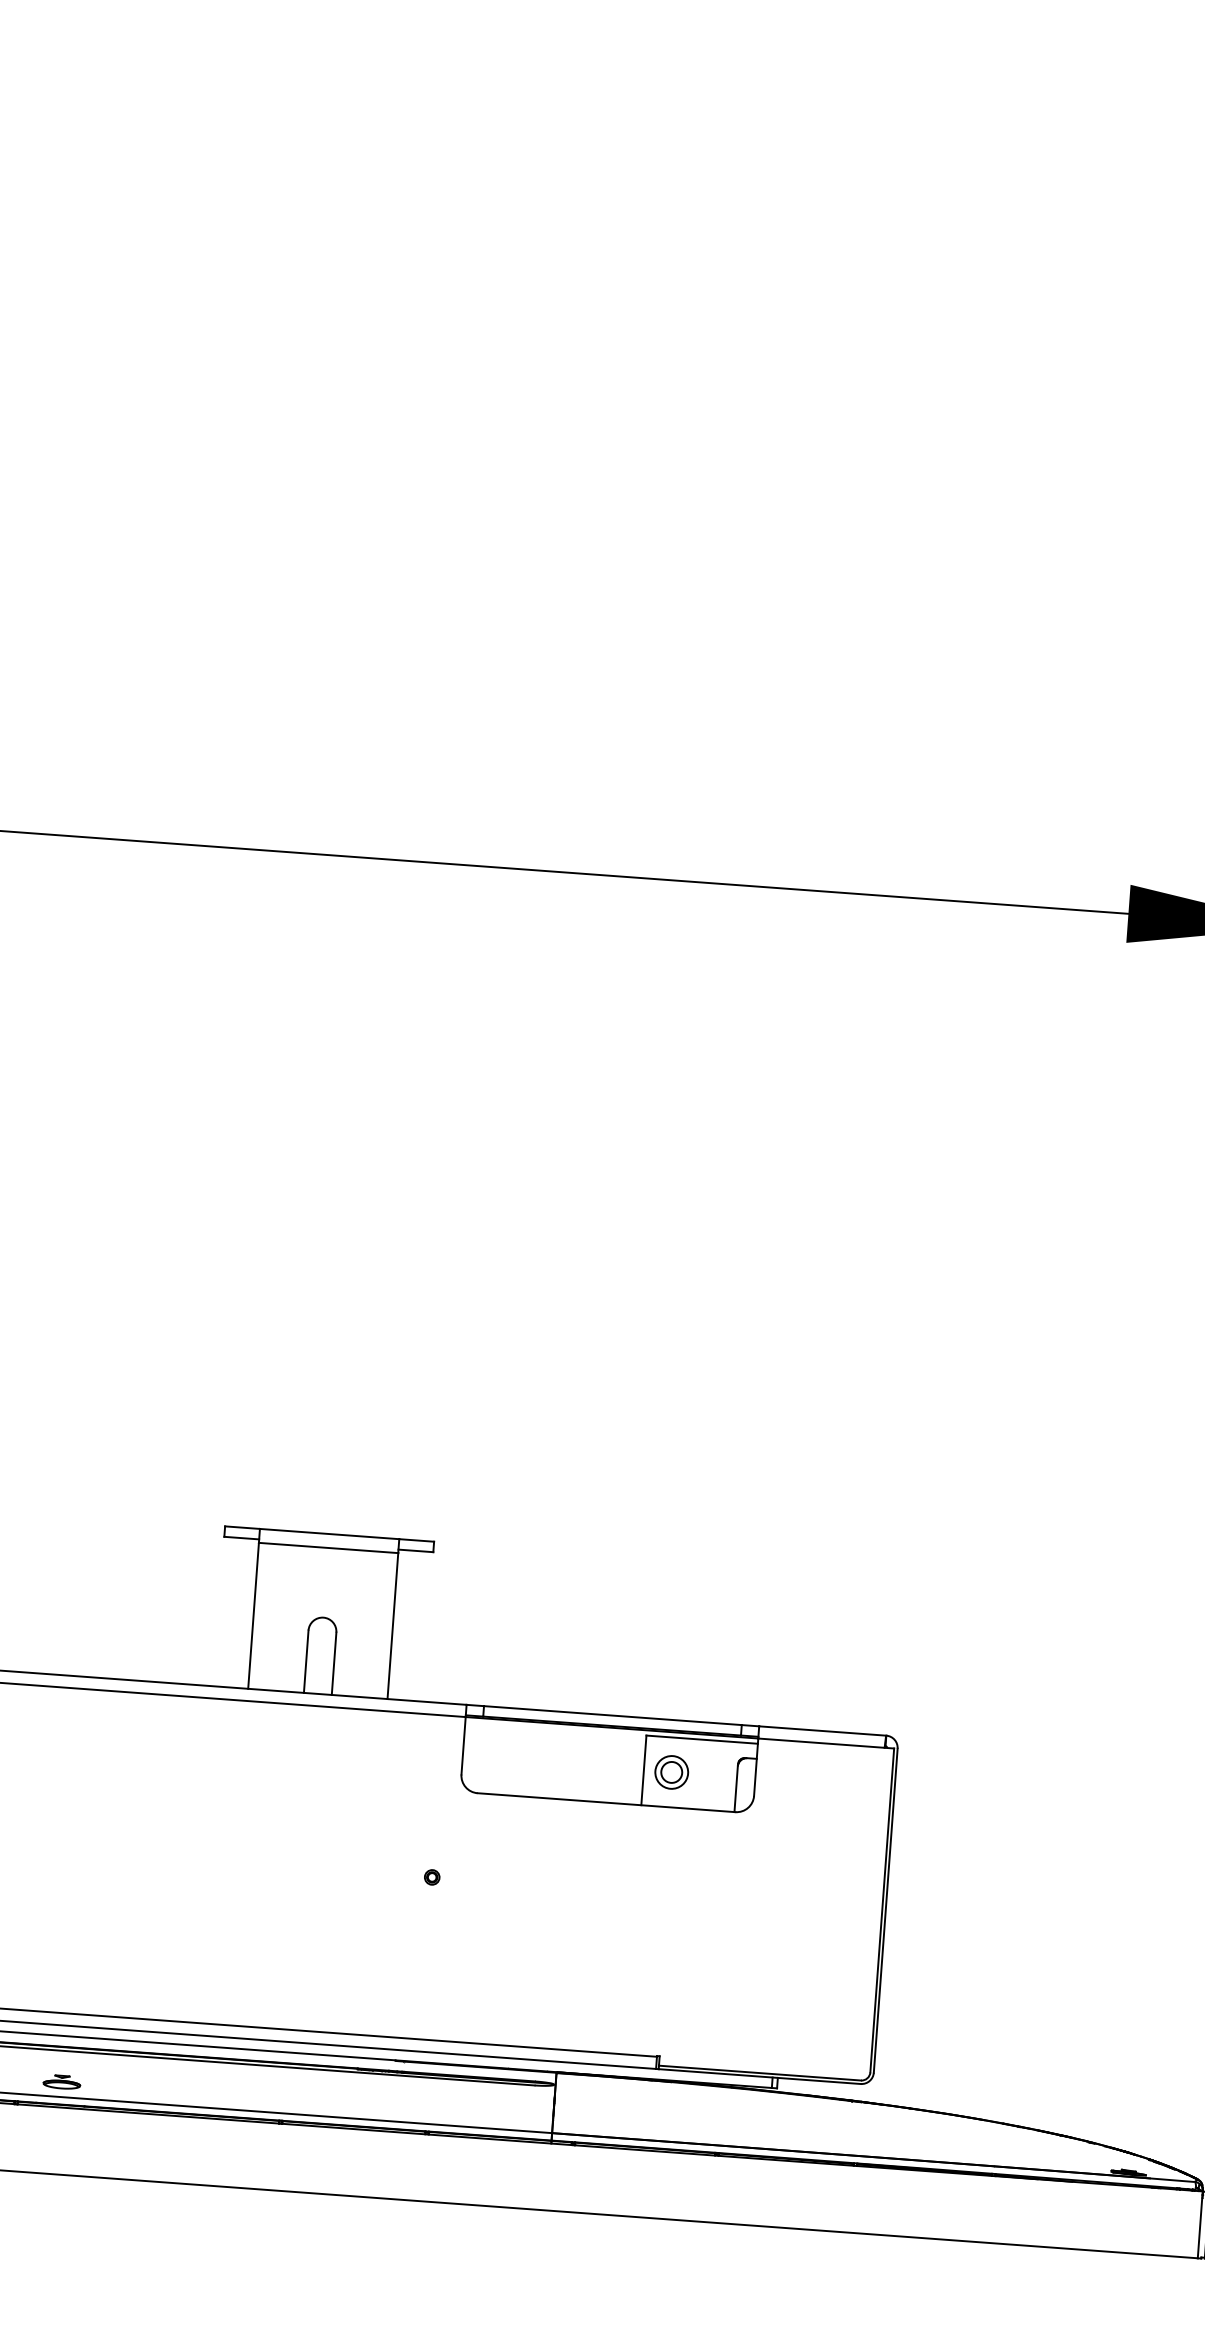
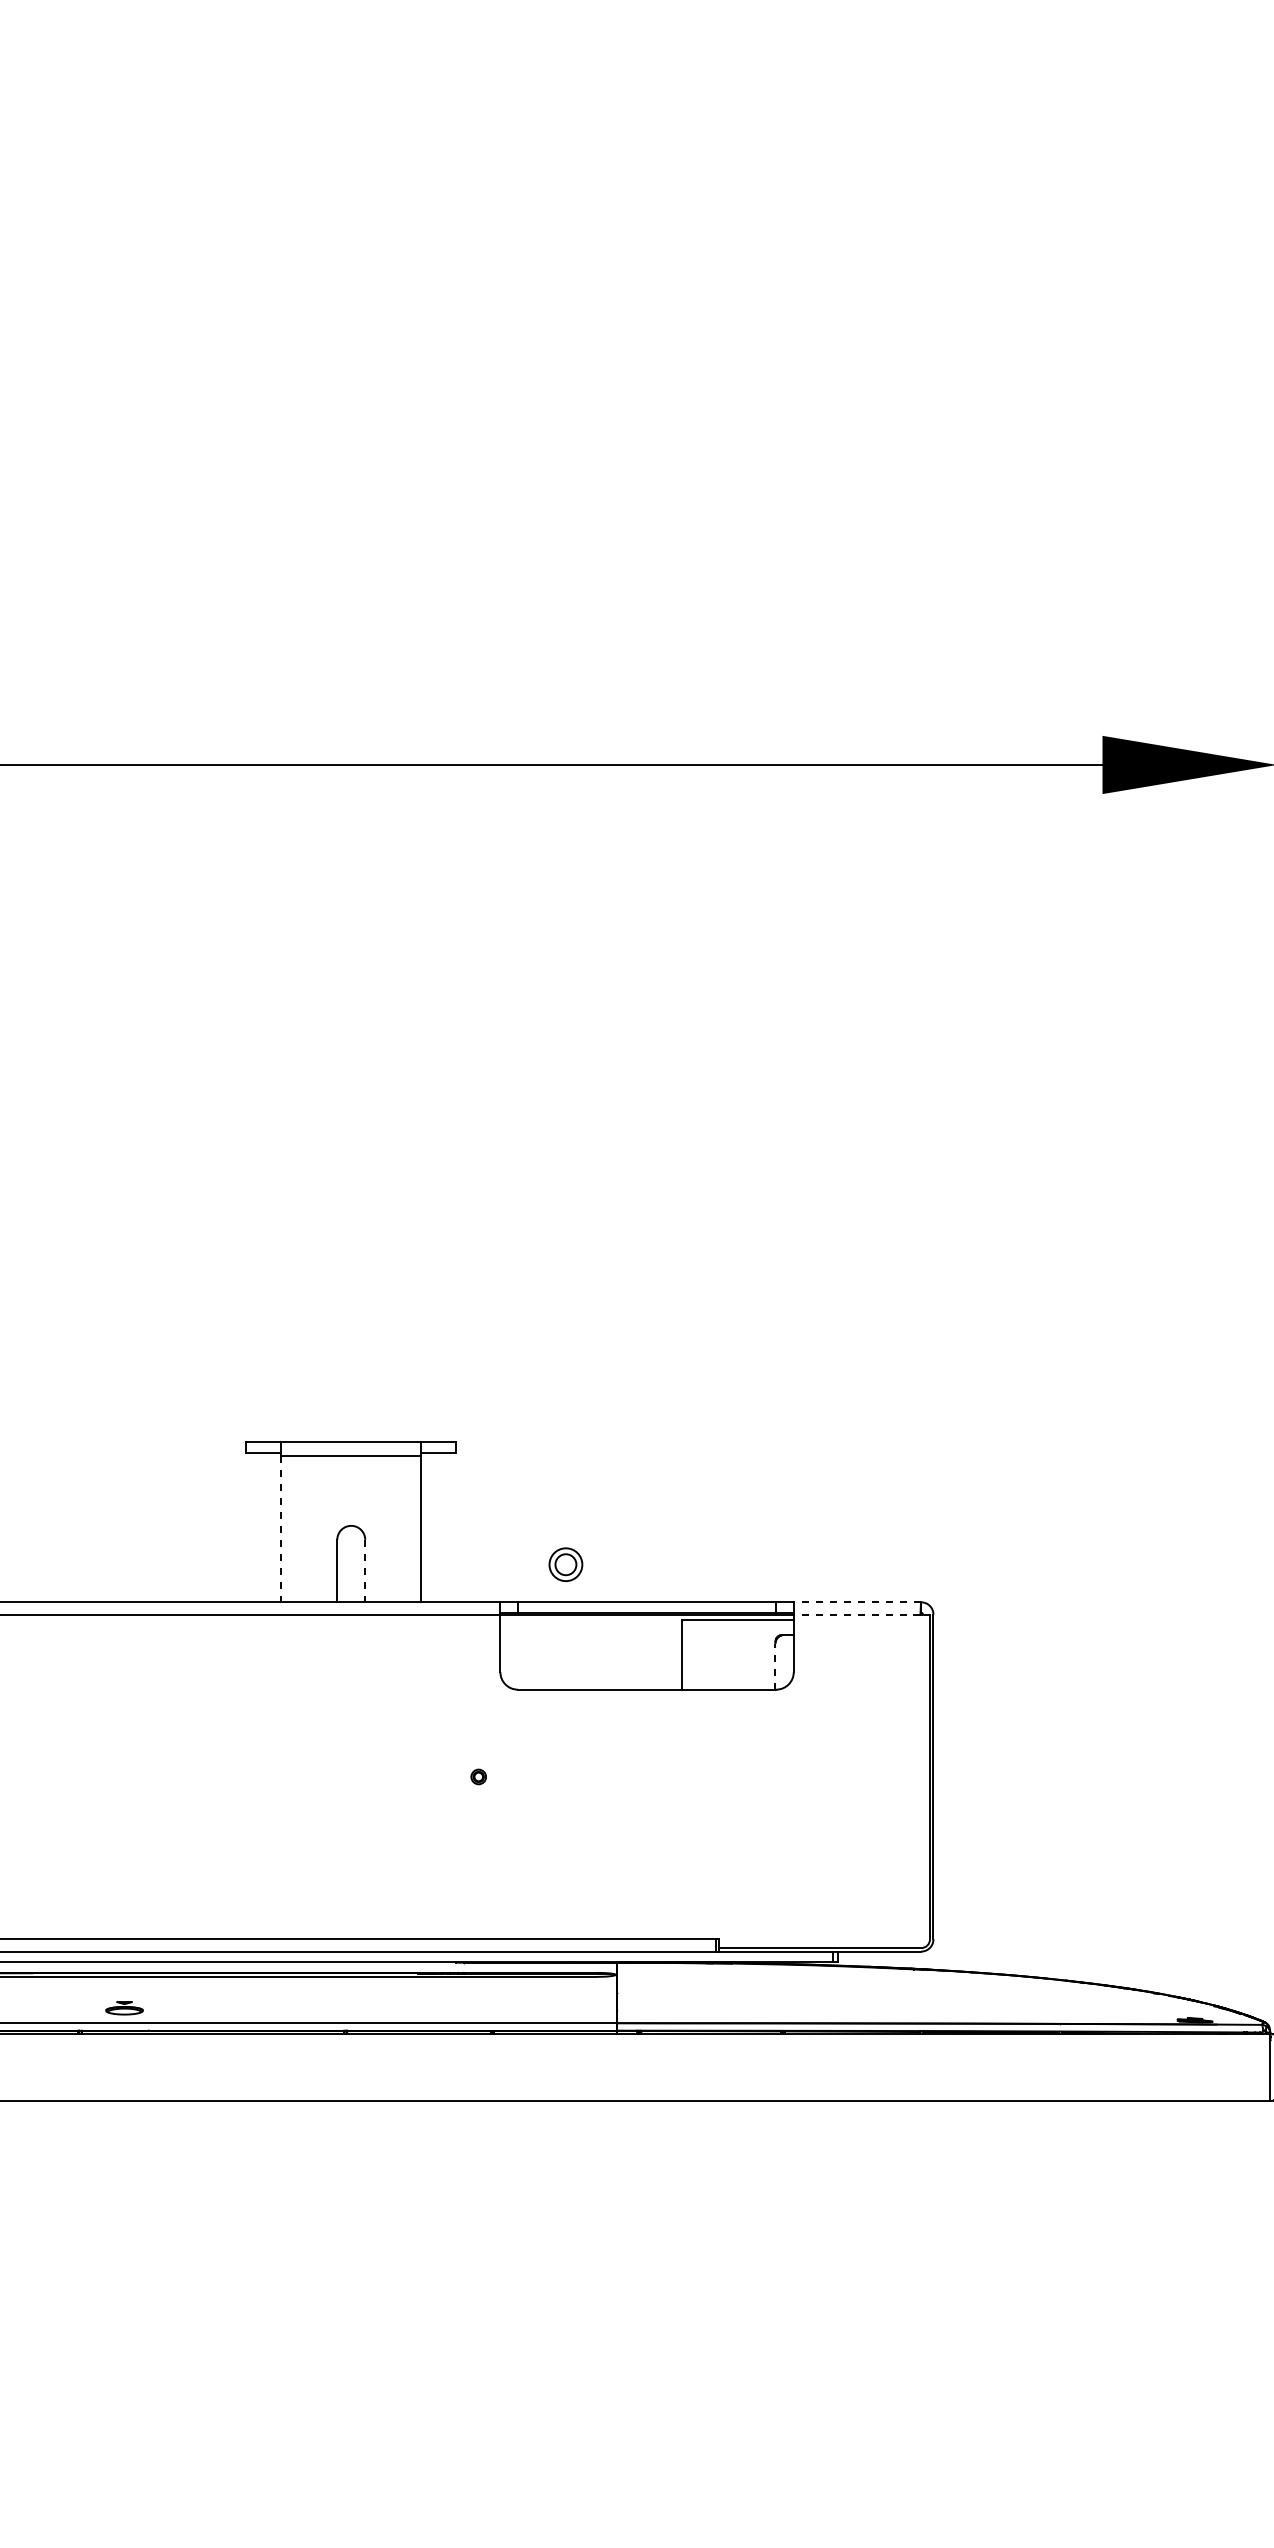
line: (253, 1616) -> (281, 1529), solid -> dashed
line: (334, 1664) -> (365, 1571), solid -> dashed
line: (822, 1731) -> (857, 1602), solid -> dashed
line: (820, 1743) -> (856, 1614), solid -> dashed
part: (671, 1772) -> (565, 1564), moved
line: (736, 1788) -> (775, 1666), solid -> dashed

